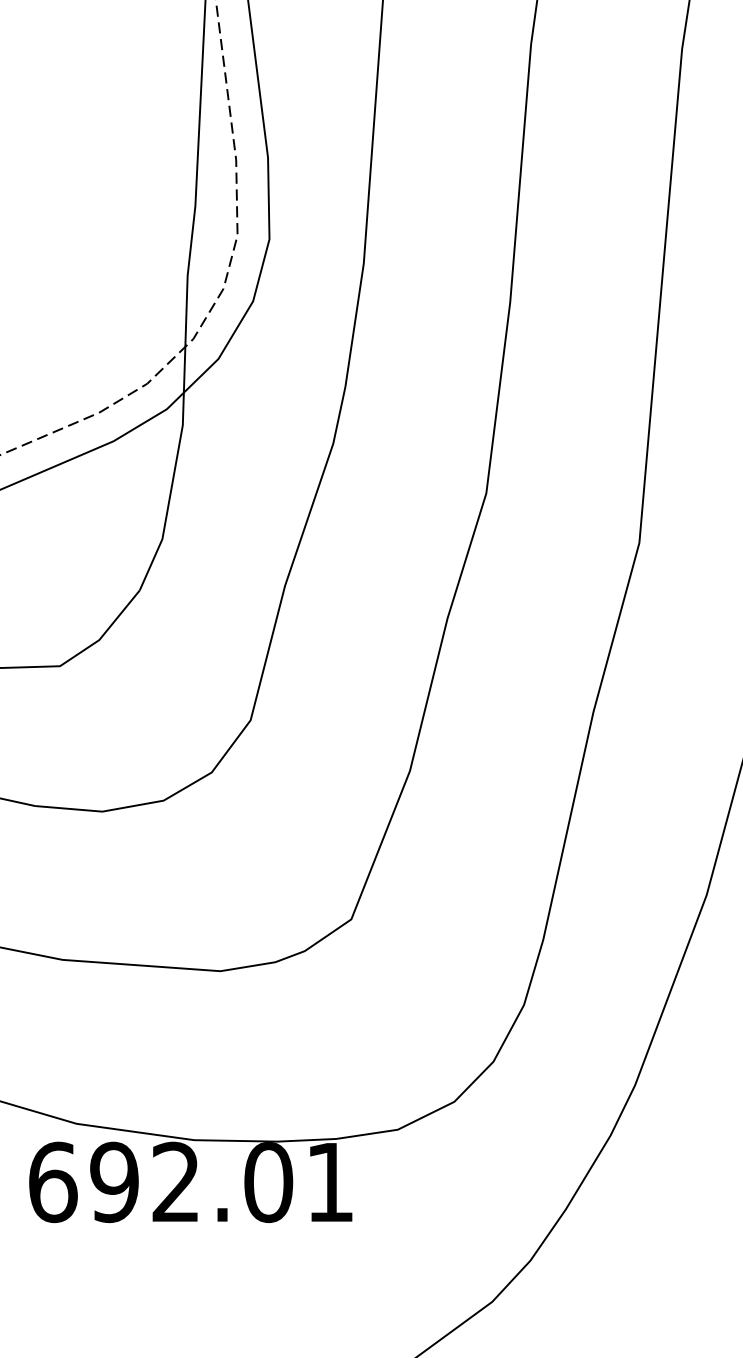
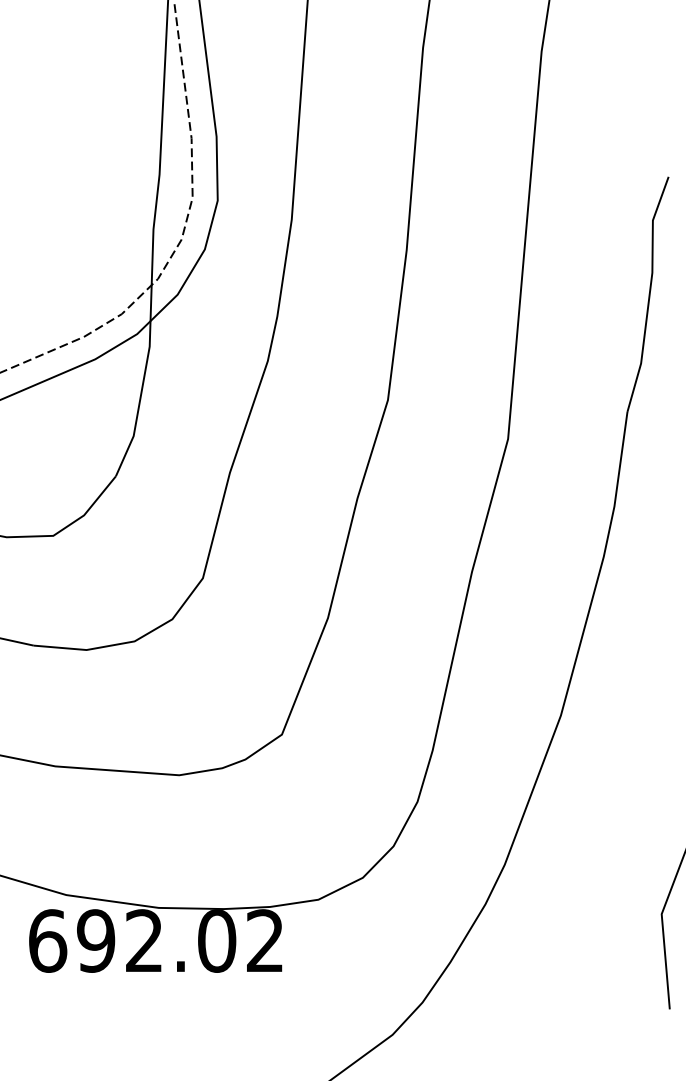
text: (329, 1181) -> (264, 940), 692.01 -> 692.02

